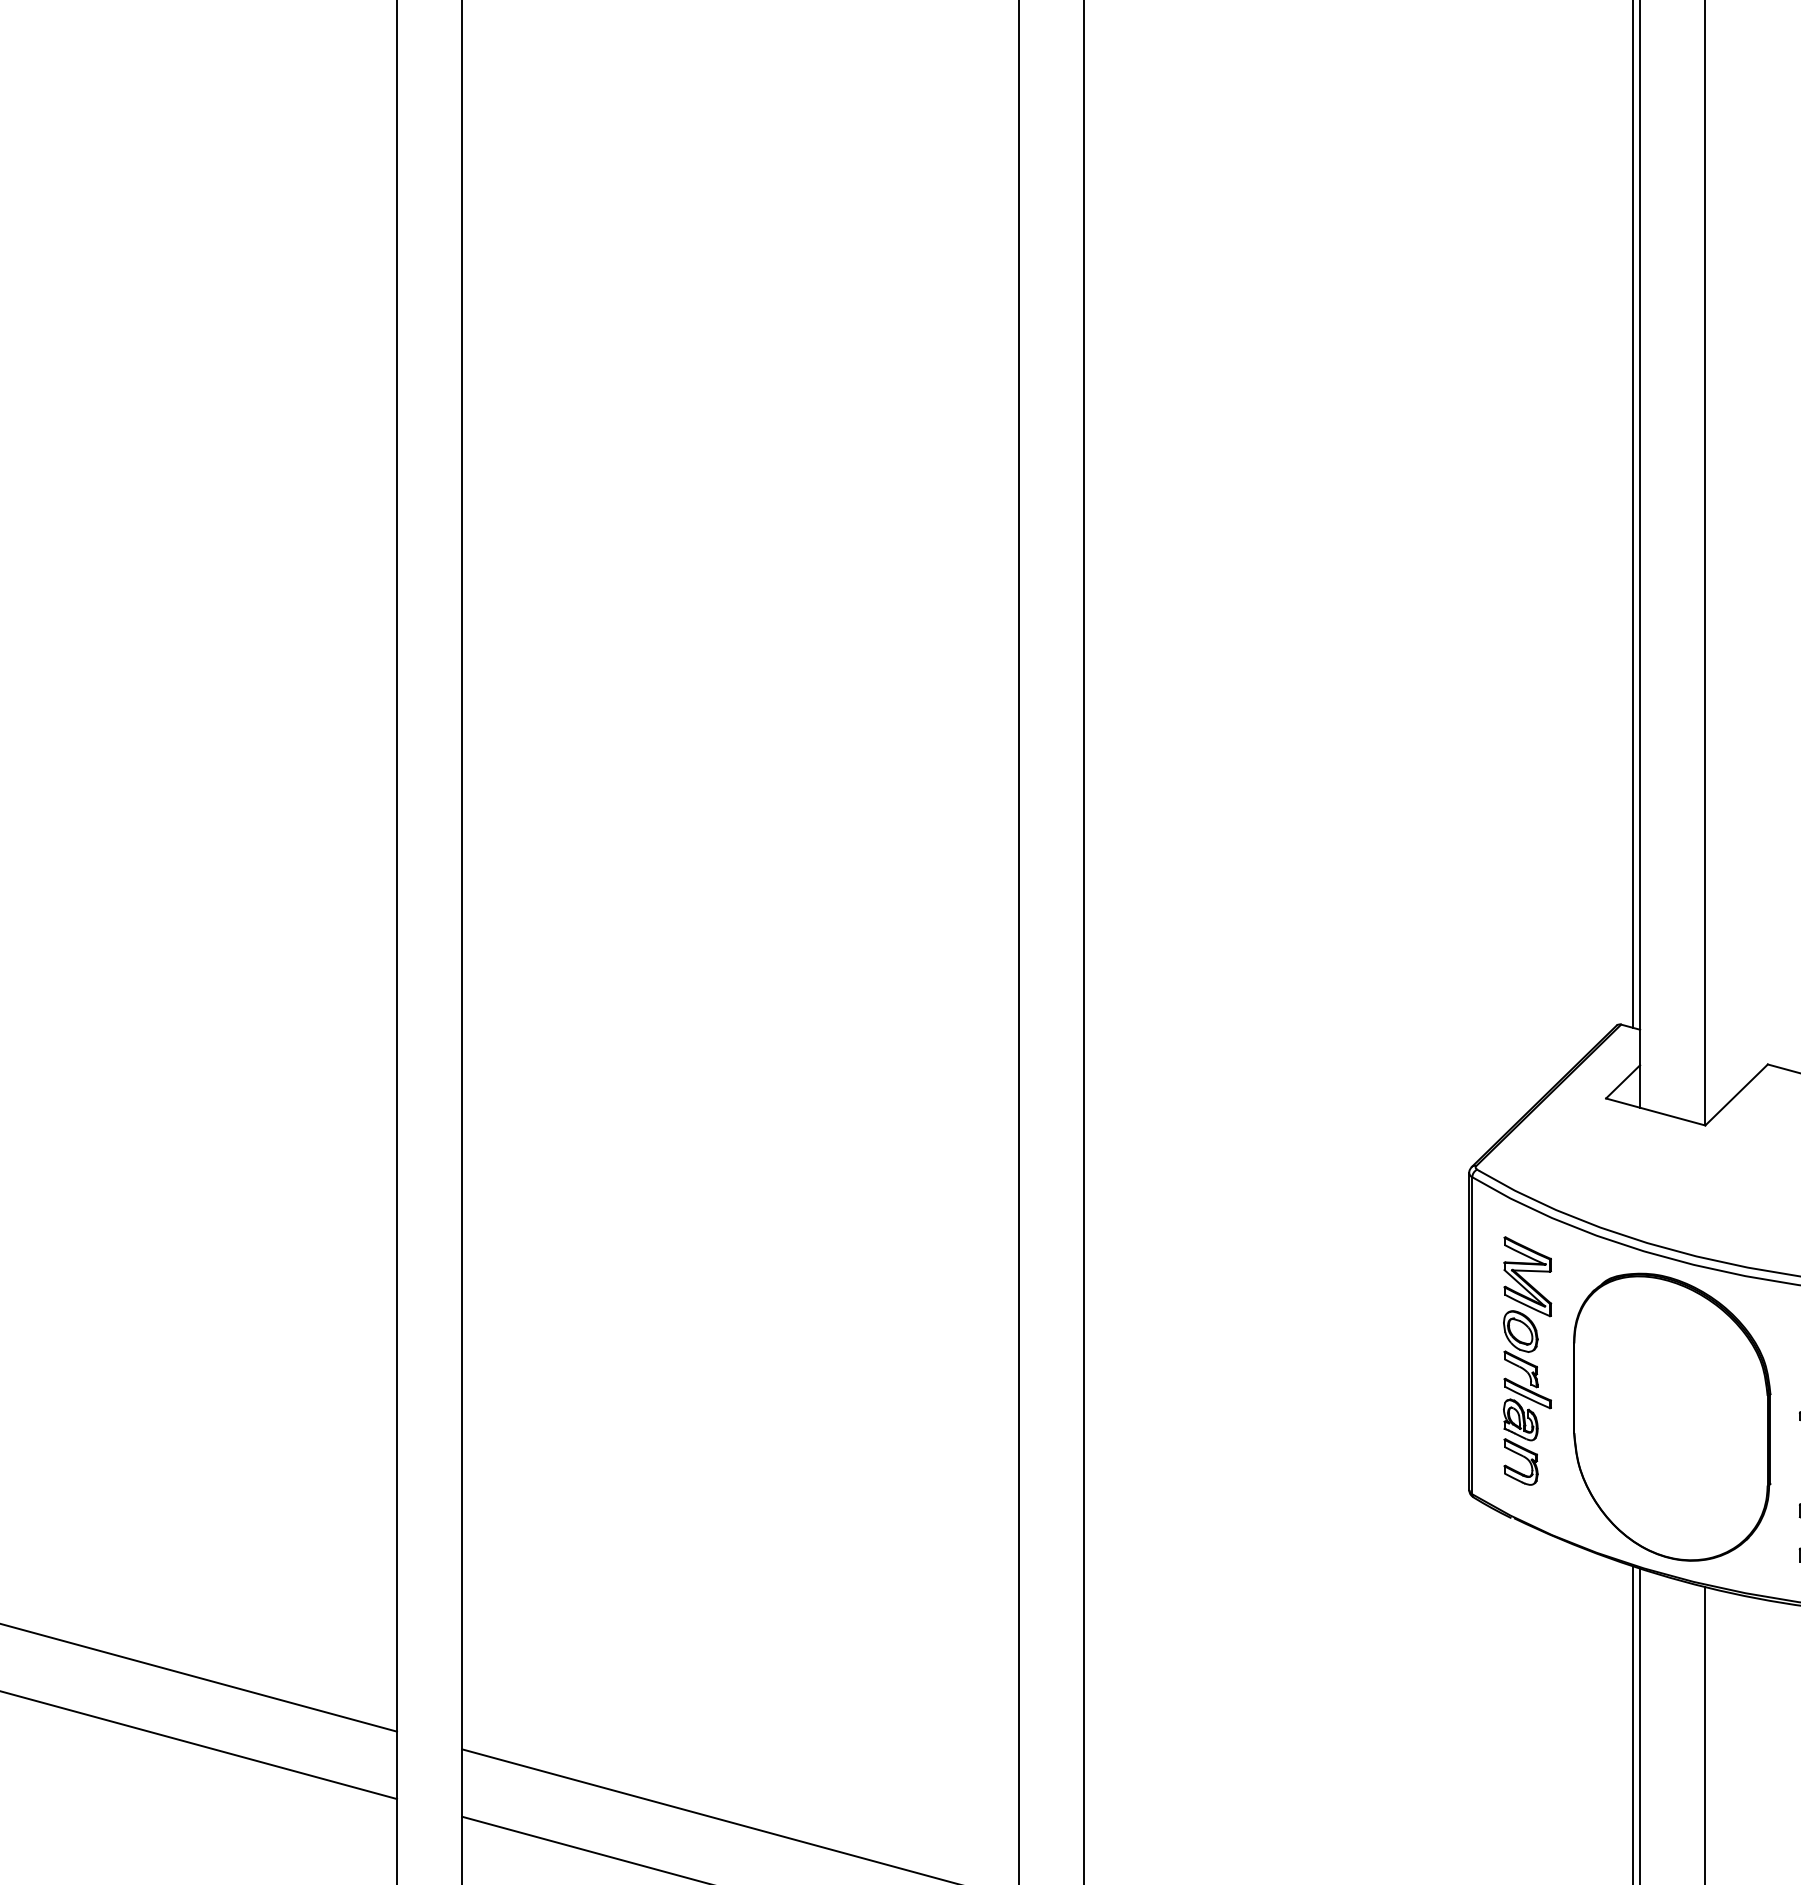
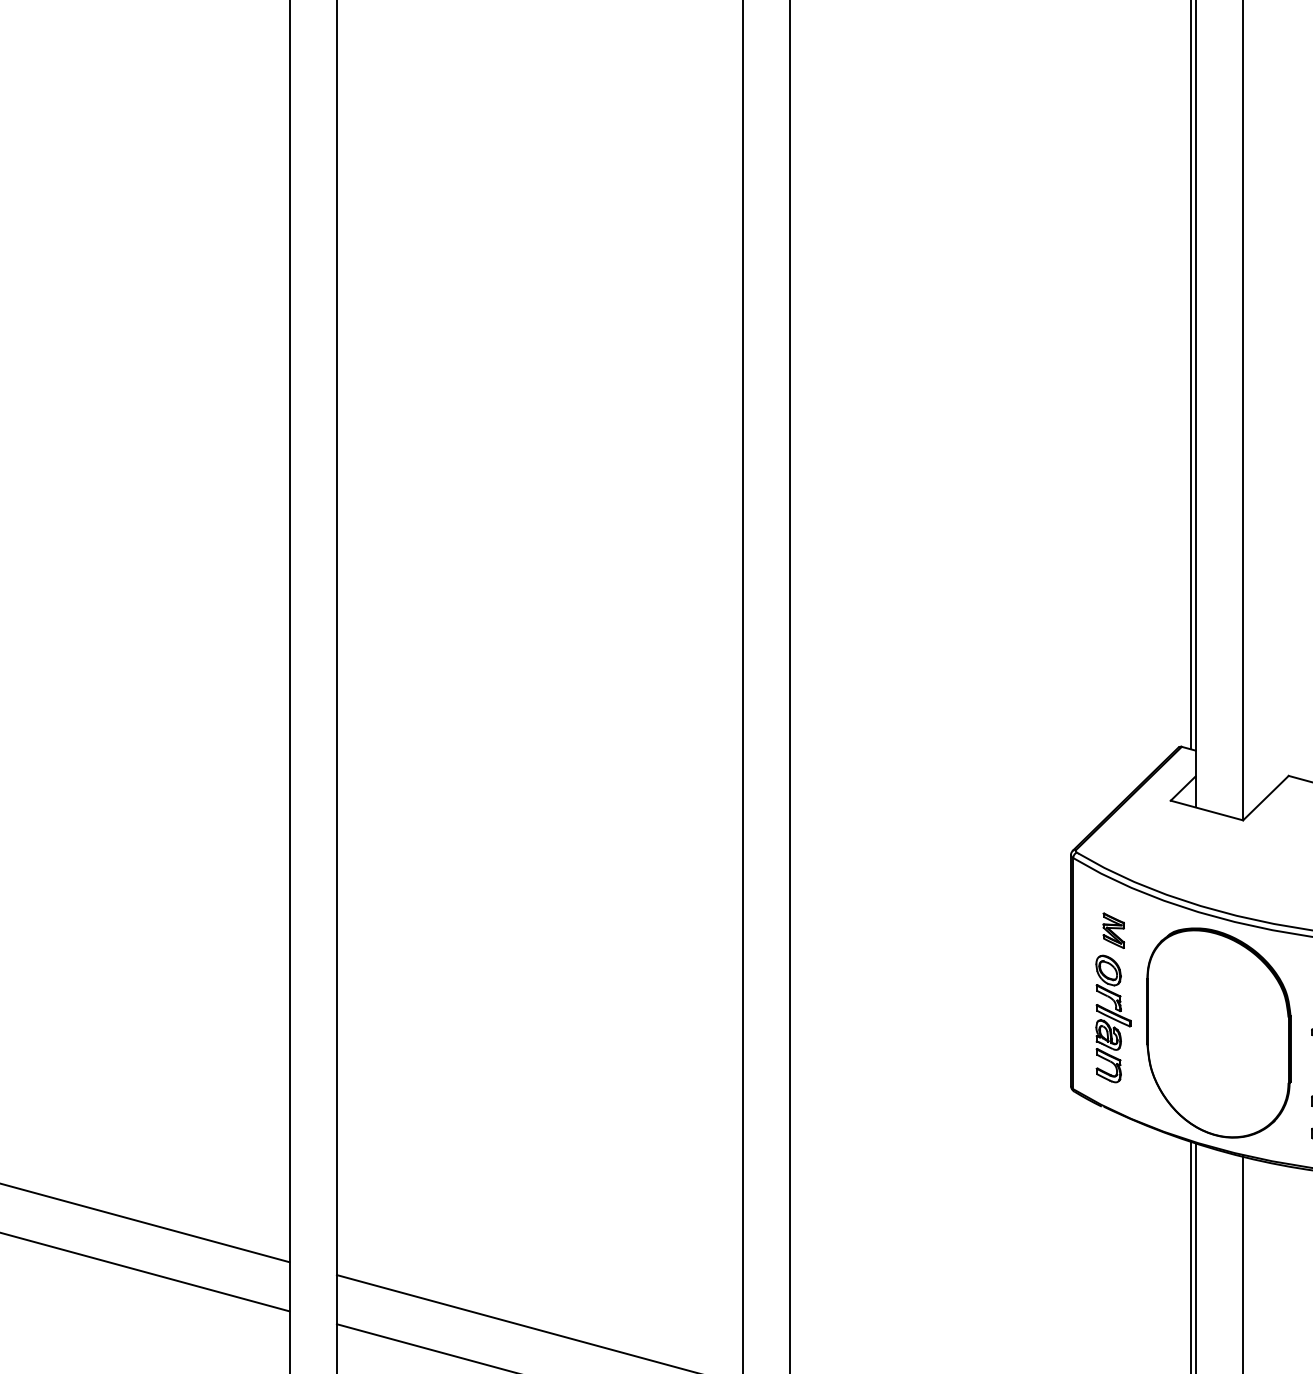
part: (1527, 1276) -> (1113, 930), size x0.6

